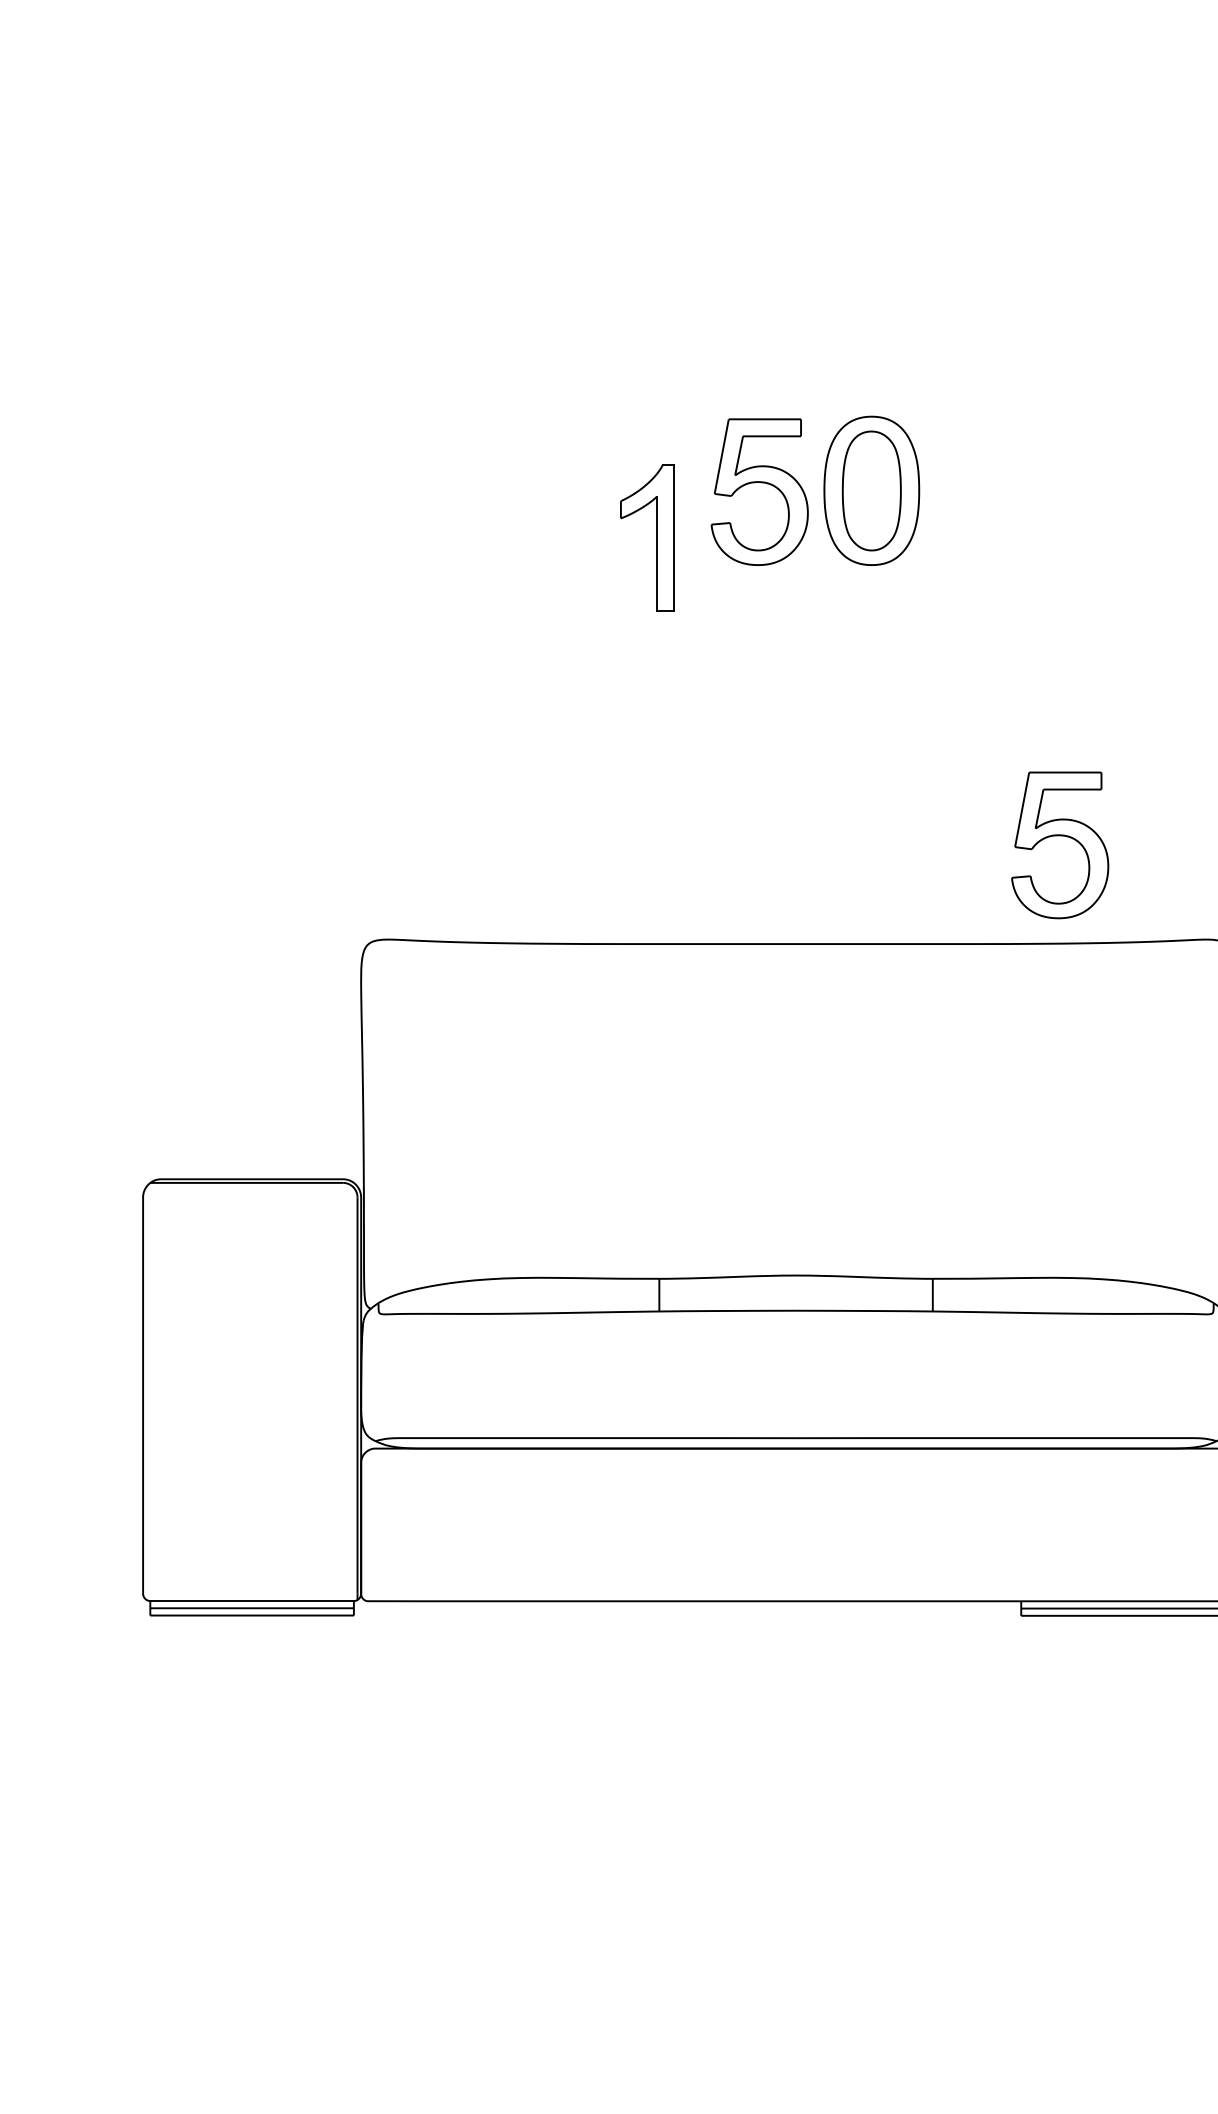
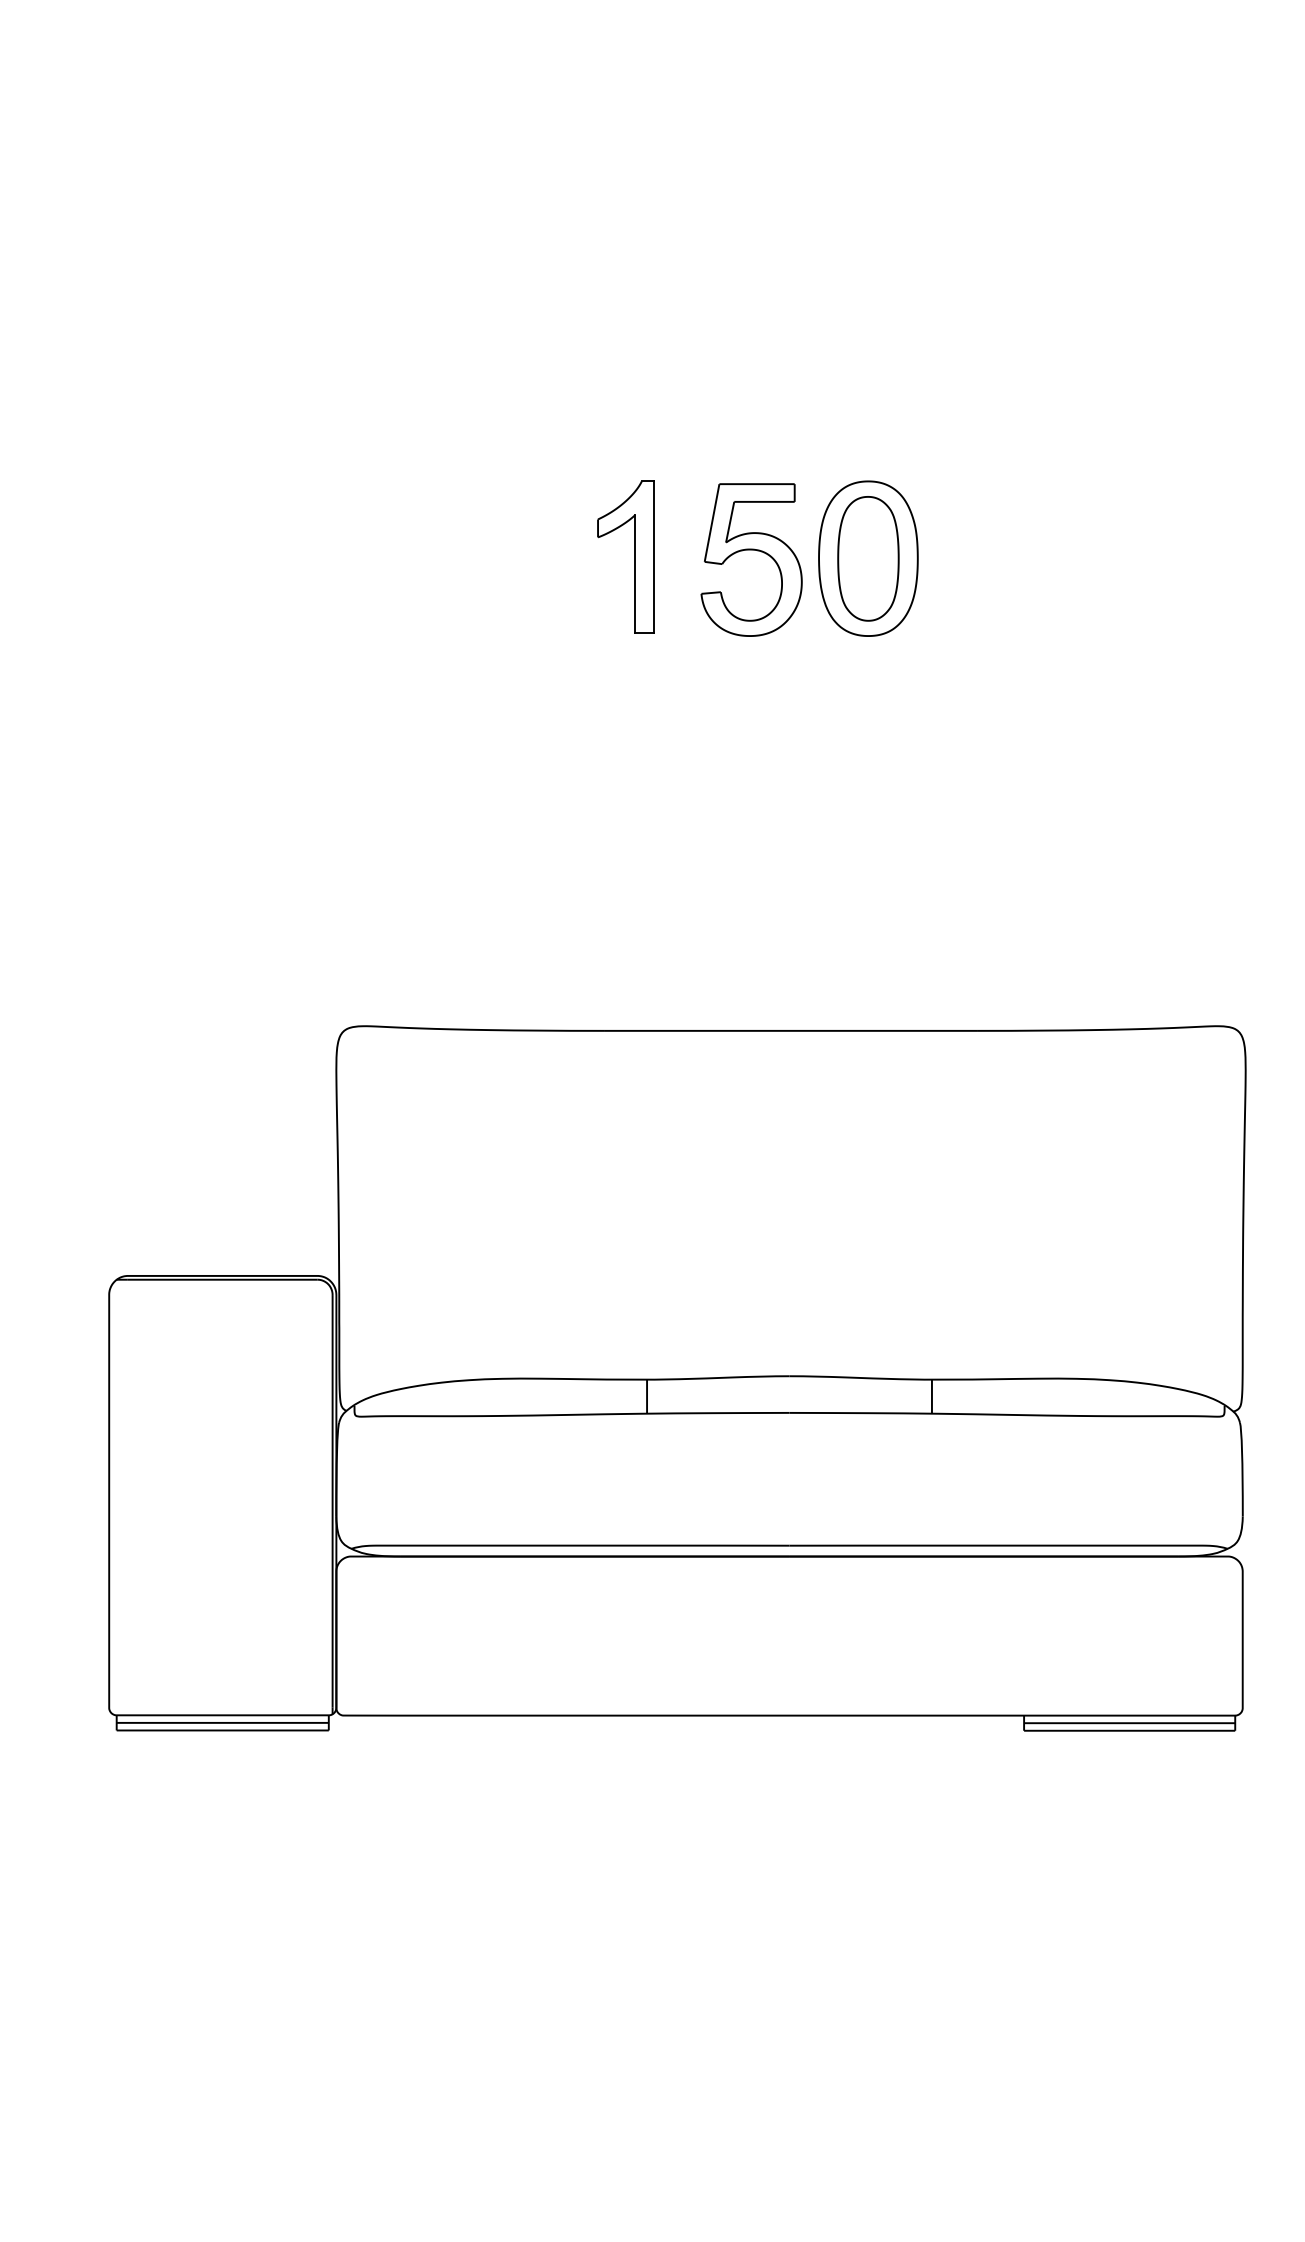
part: (655, 536) -> (634, 556), moved
part: (1060, 836) -> (1064, 918), removed

